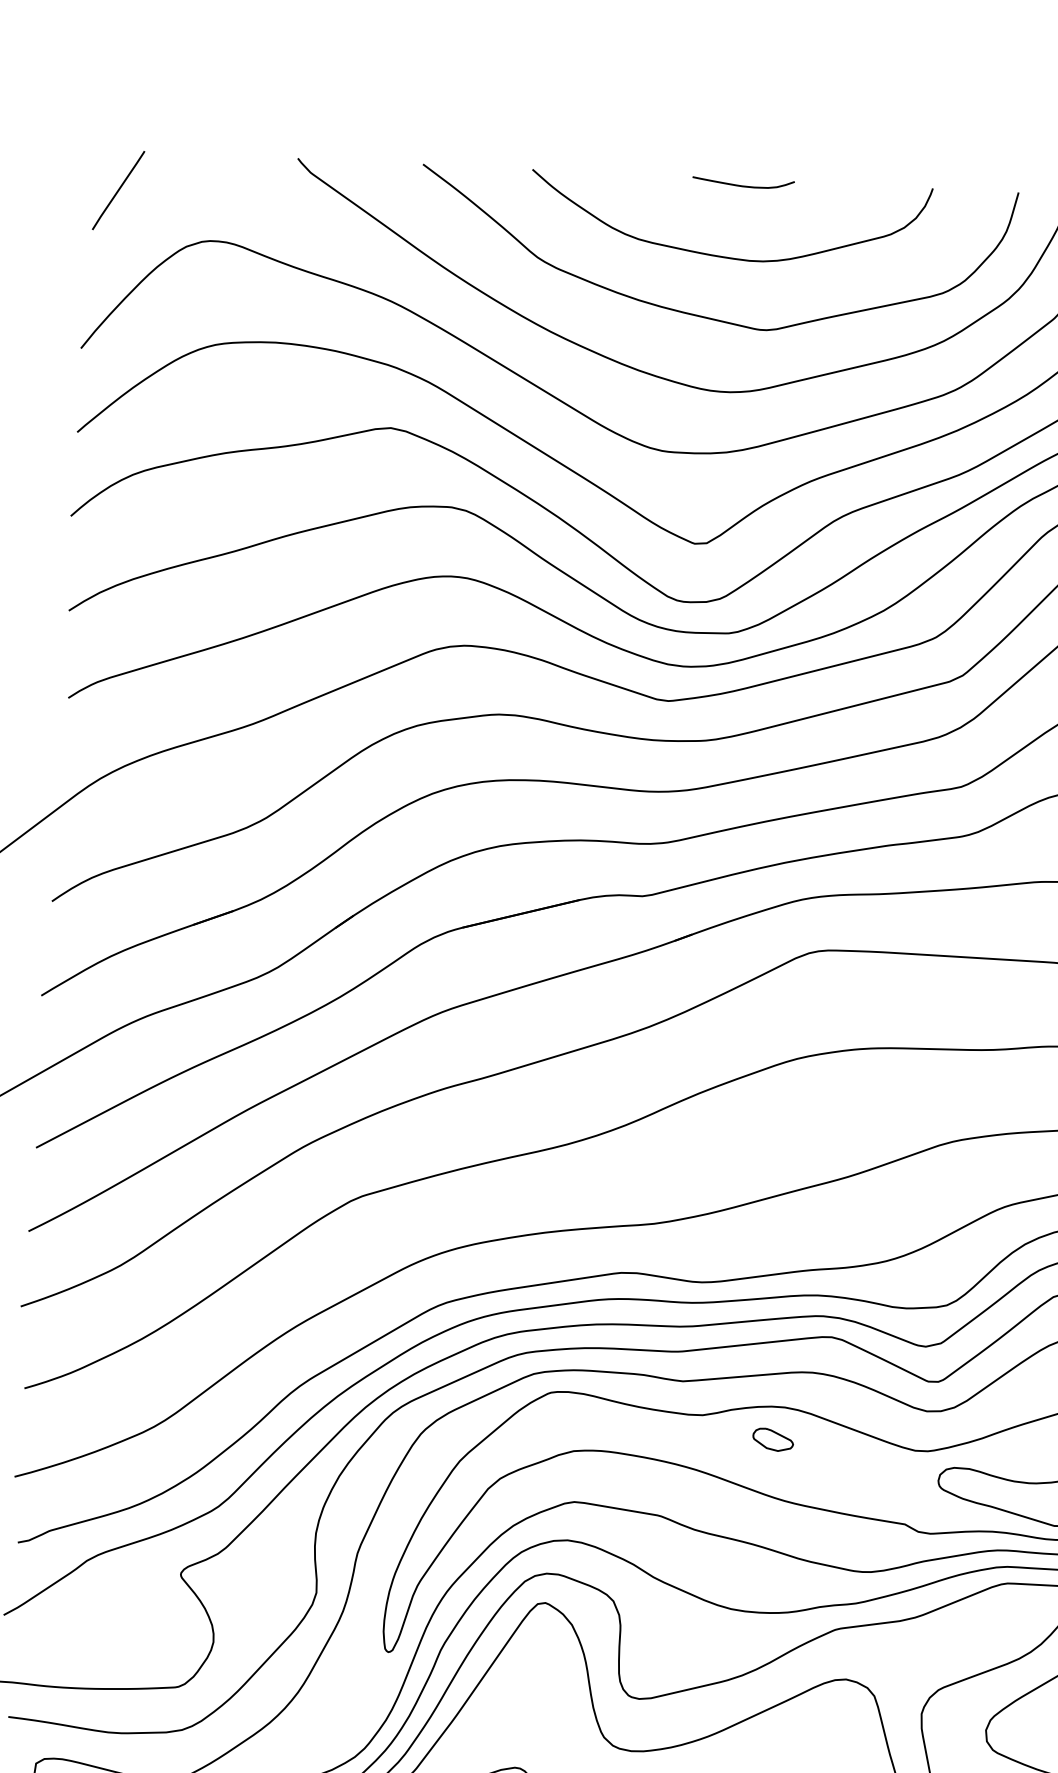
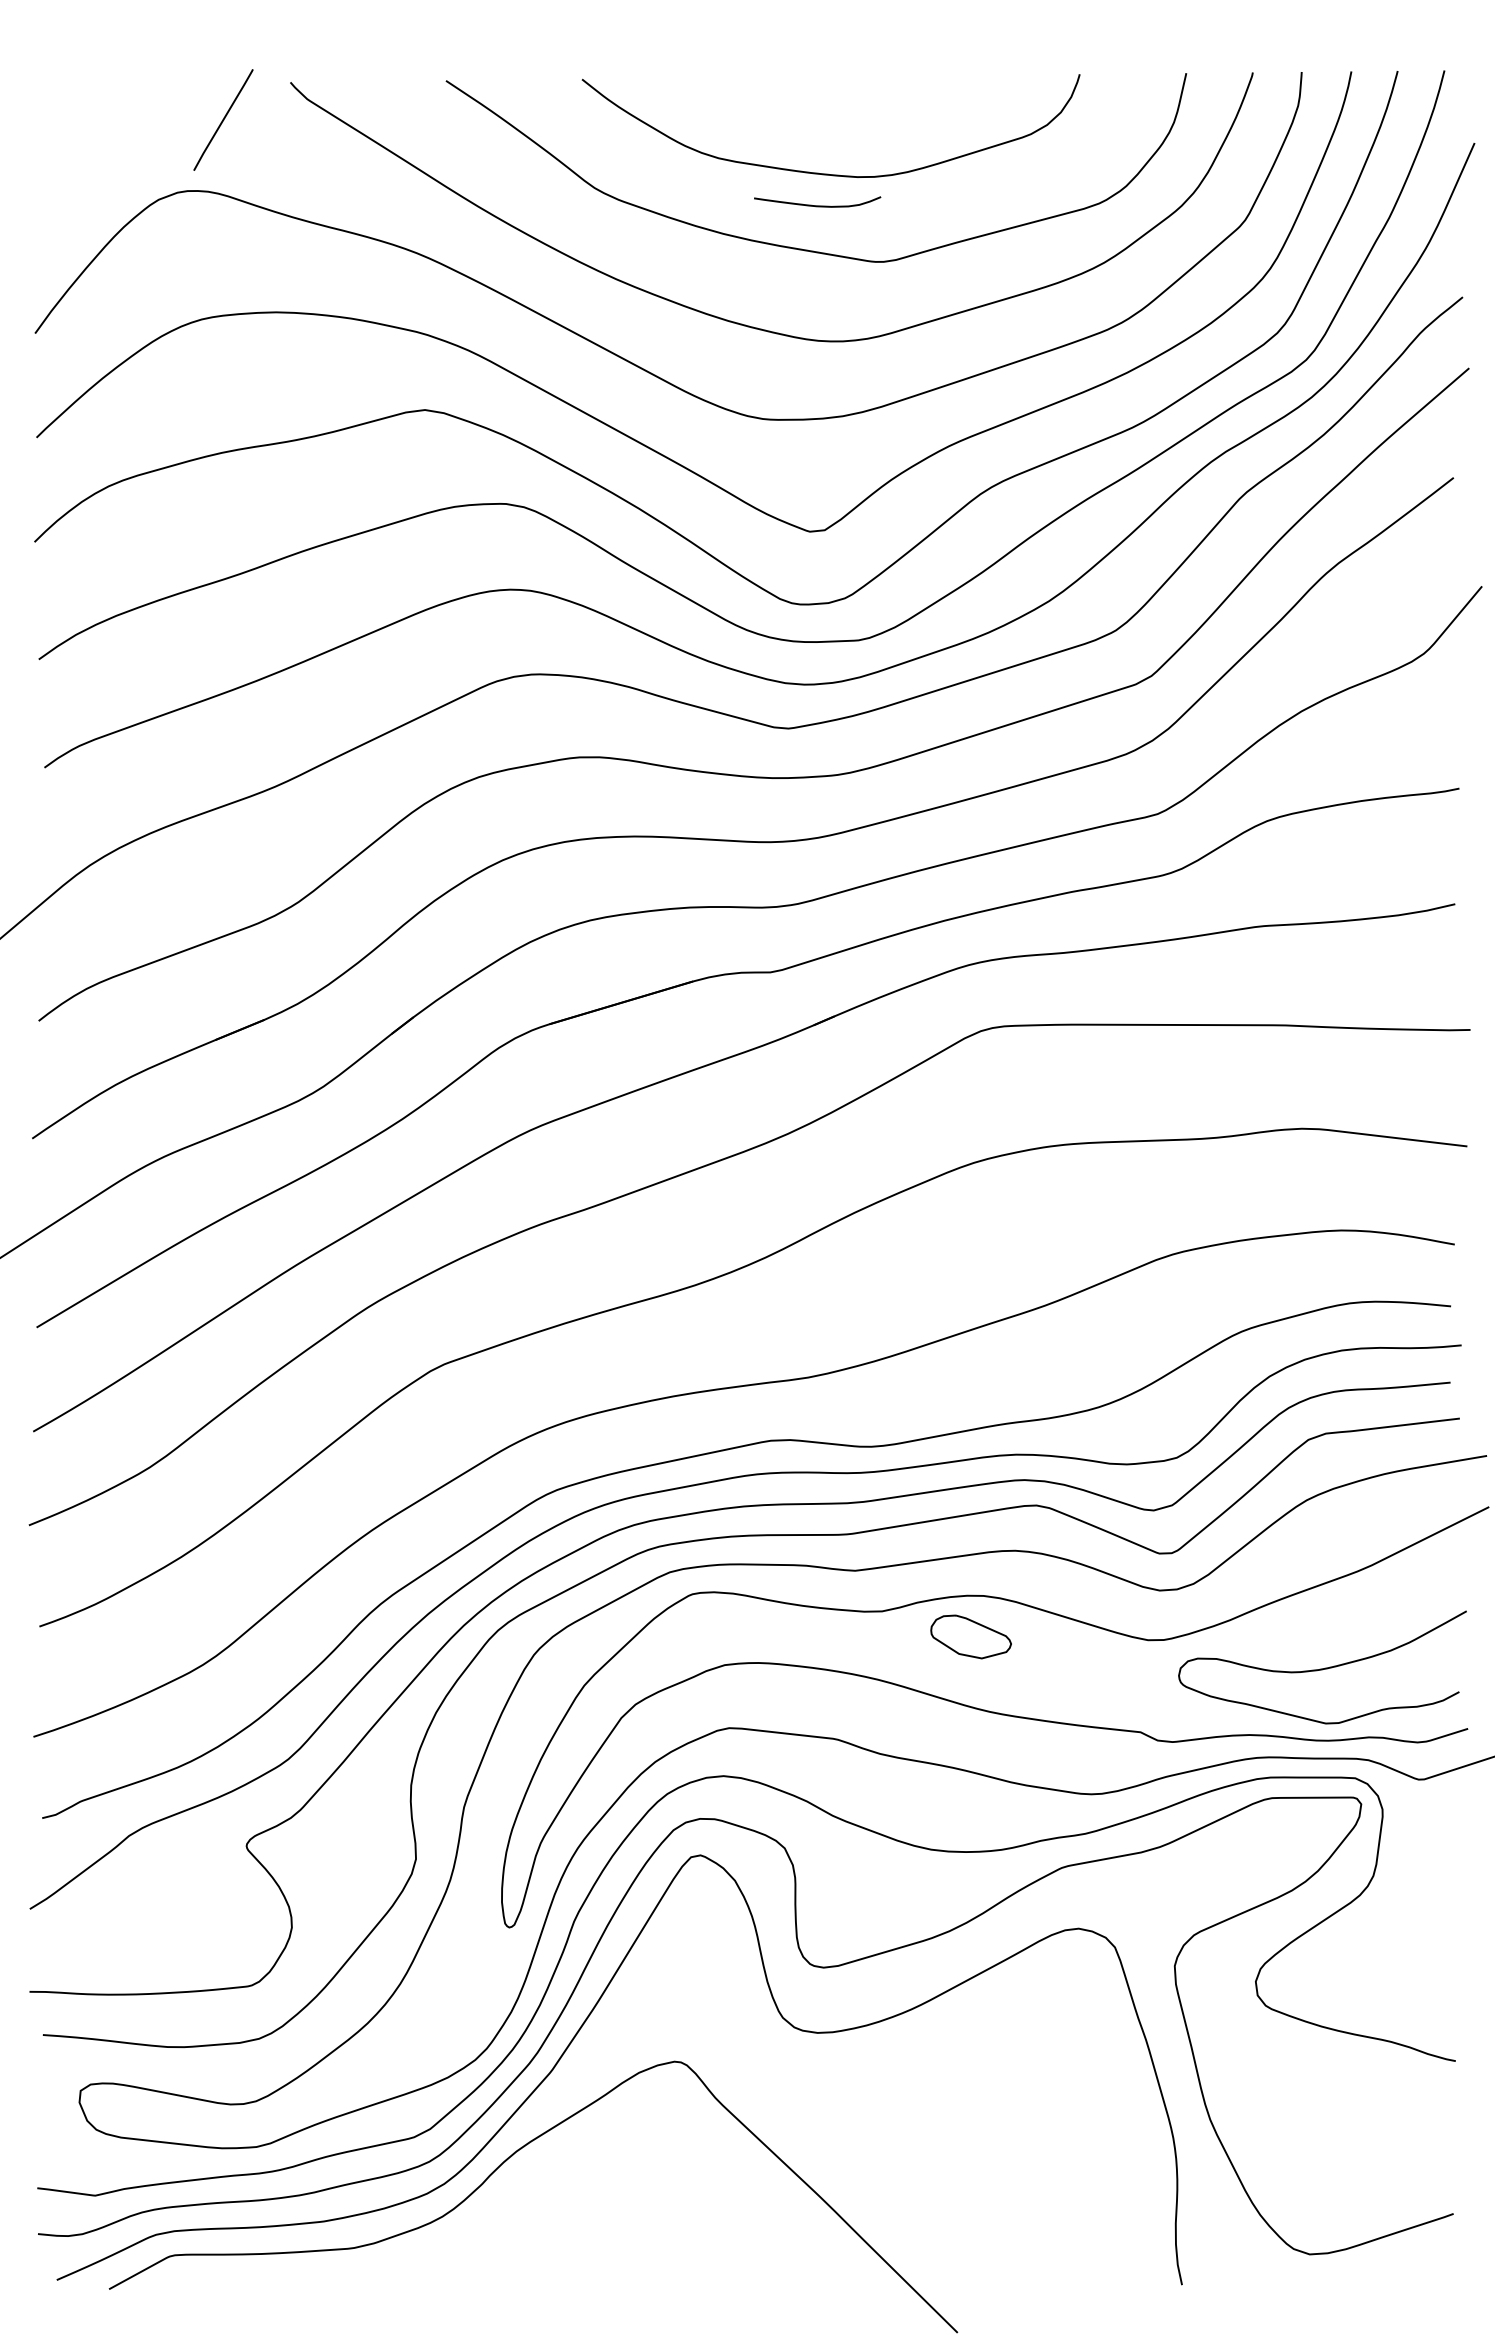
curve: (743, 185) -> (817, 205), moved
line: (118, 190) -> (223, 119), moved
part: (773, 1439) -> (971, 1636), size x1.6

